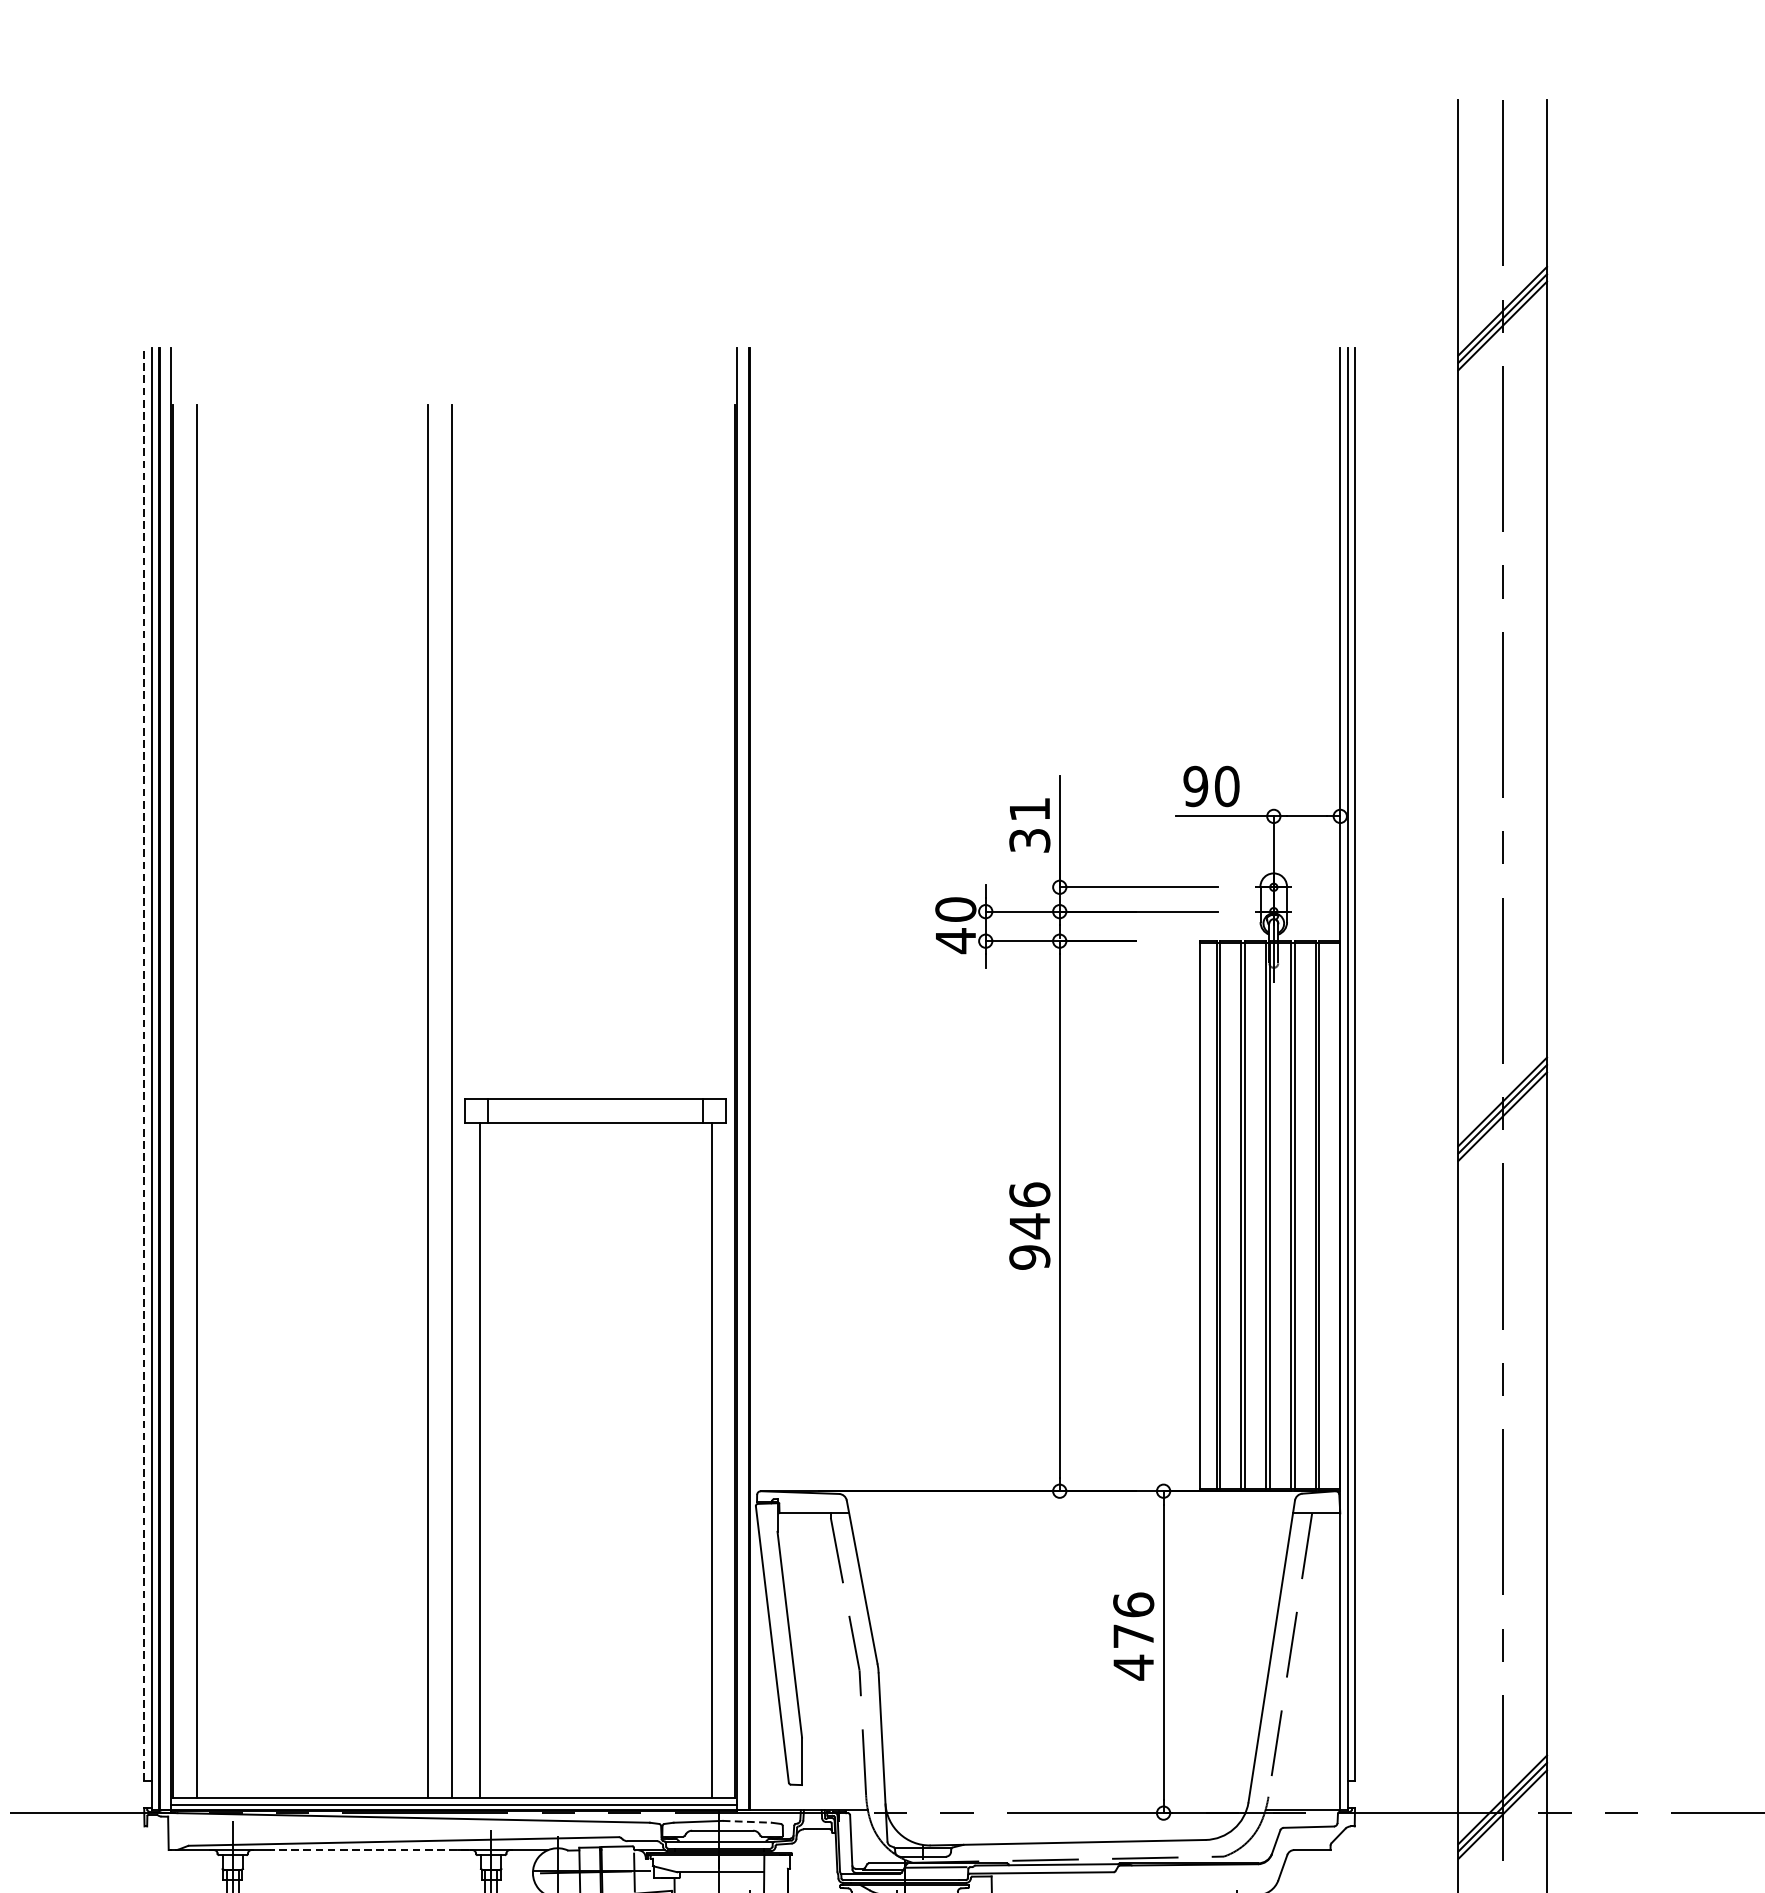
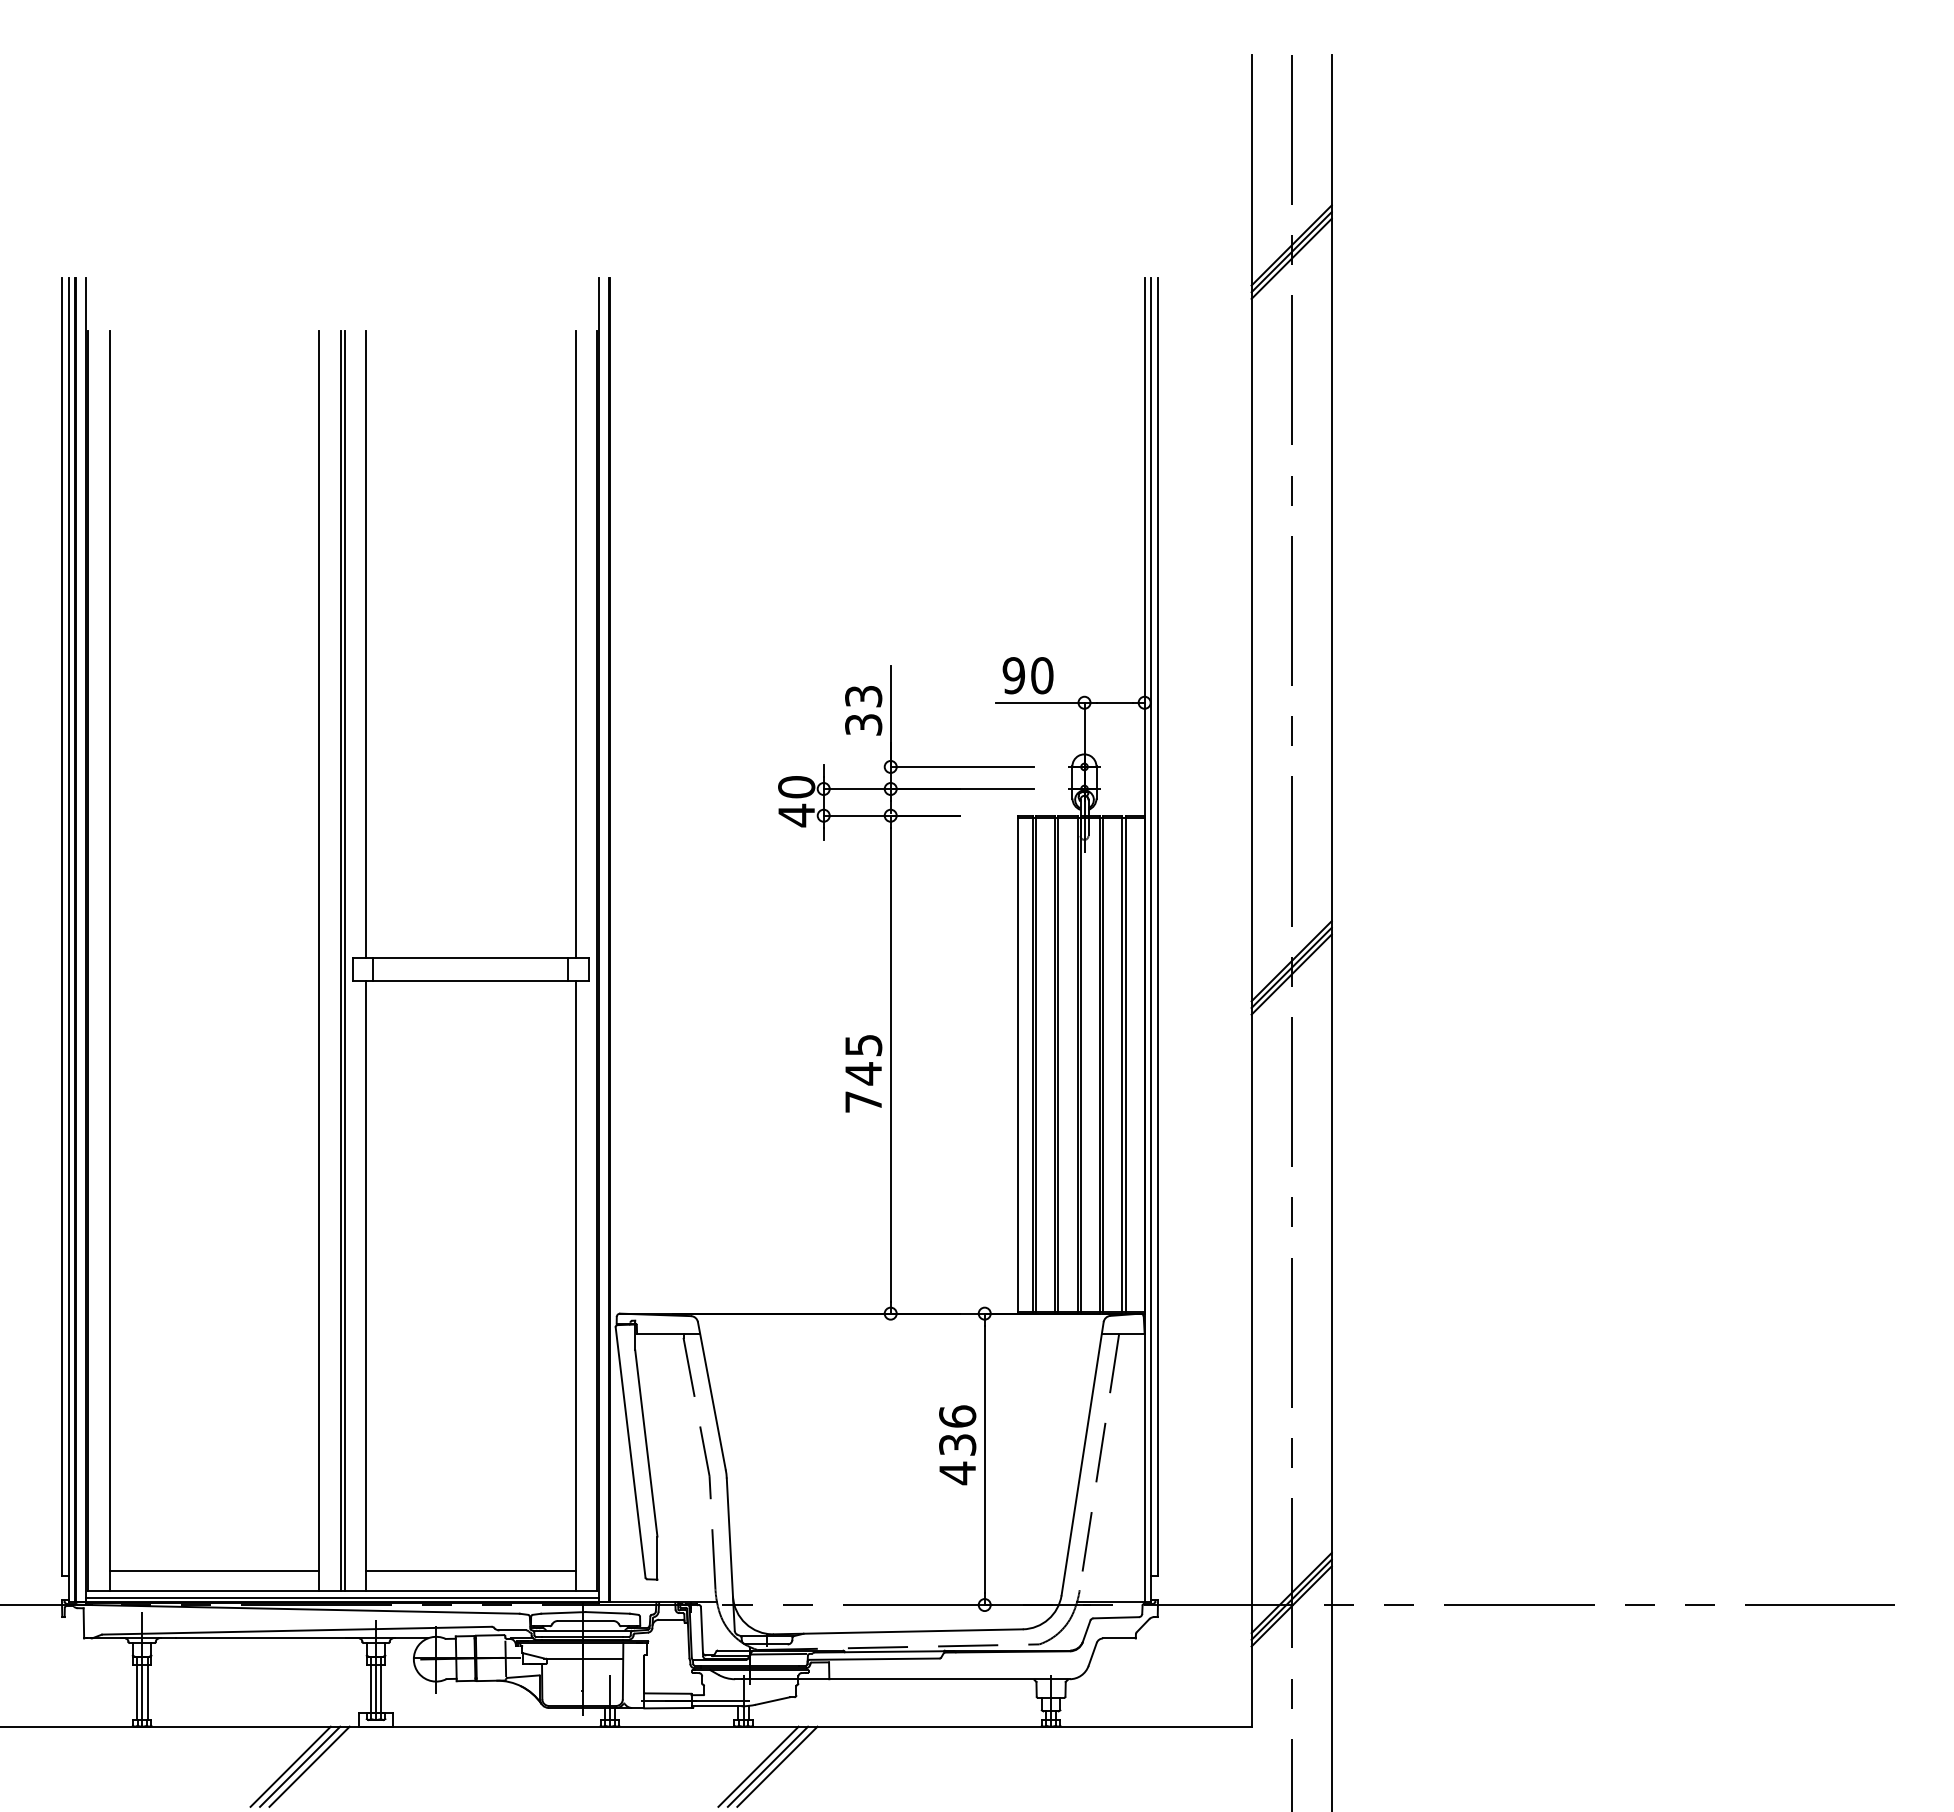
line: (480, 752) -> (366, 644), added
line: (711, 752) -> (575, 644), added
text: (1029, 809) -> (863, 696), 31 -> 33
line: (143, 1064) -> (61, 927), dashed -> solid
line: (456, 1101) -> (344, 960), added
text: (1029, 1225) -> (863, 1073), 946 -> 745
text: (1133, 1635) -> (957, 1444), 476 -> 436
line: (312, 1774) -> (214, 1570), added
line: (595, 1774) -> (470, 1570), added
line: (747, 1821) -> (608, 1612), dashed -> solid
line: (369, 1850) -> (265, 1638), dashed -> solid

